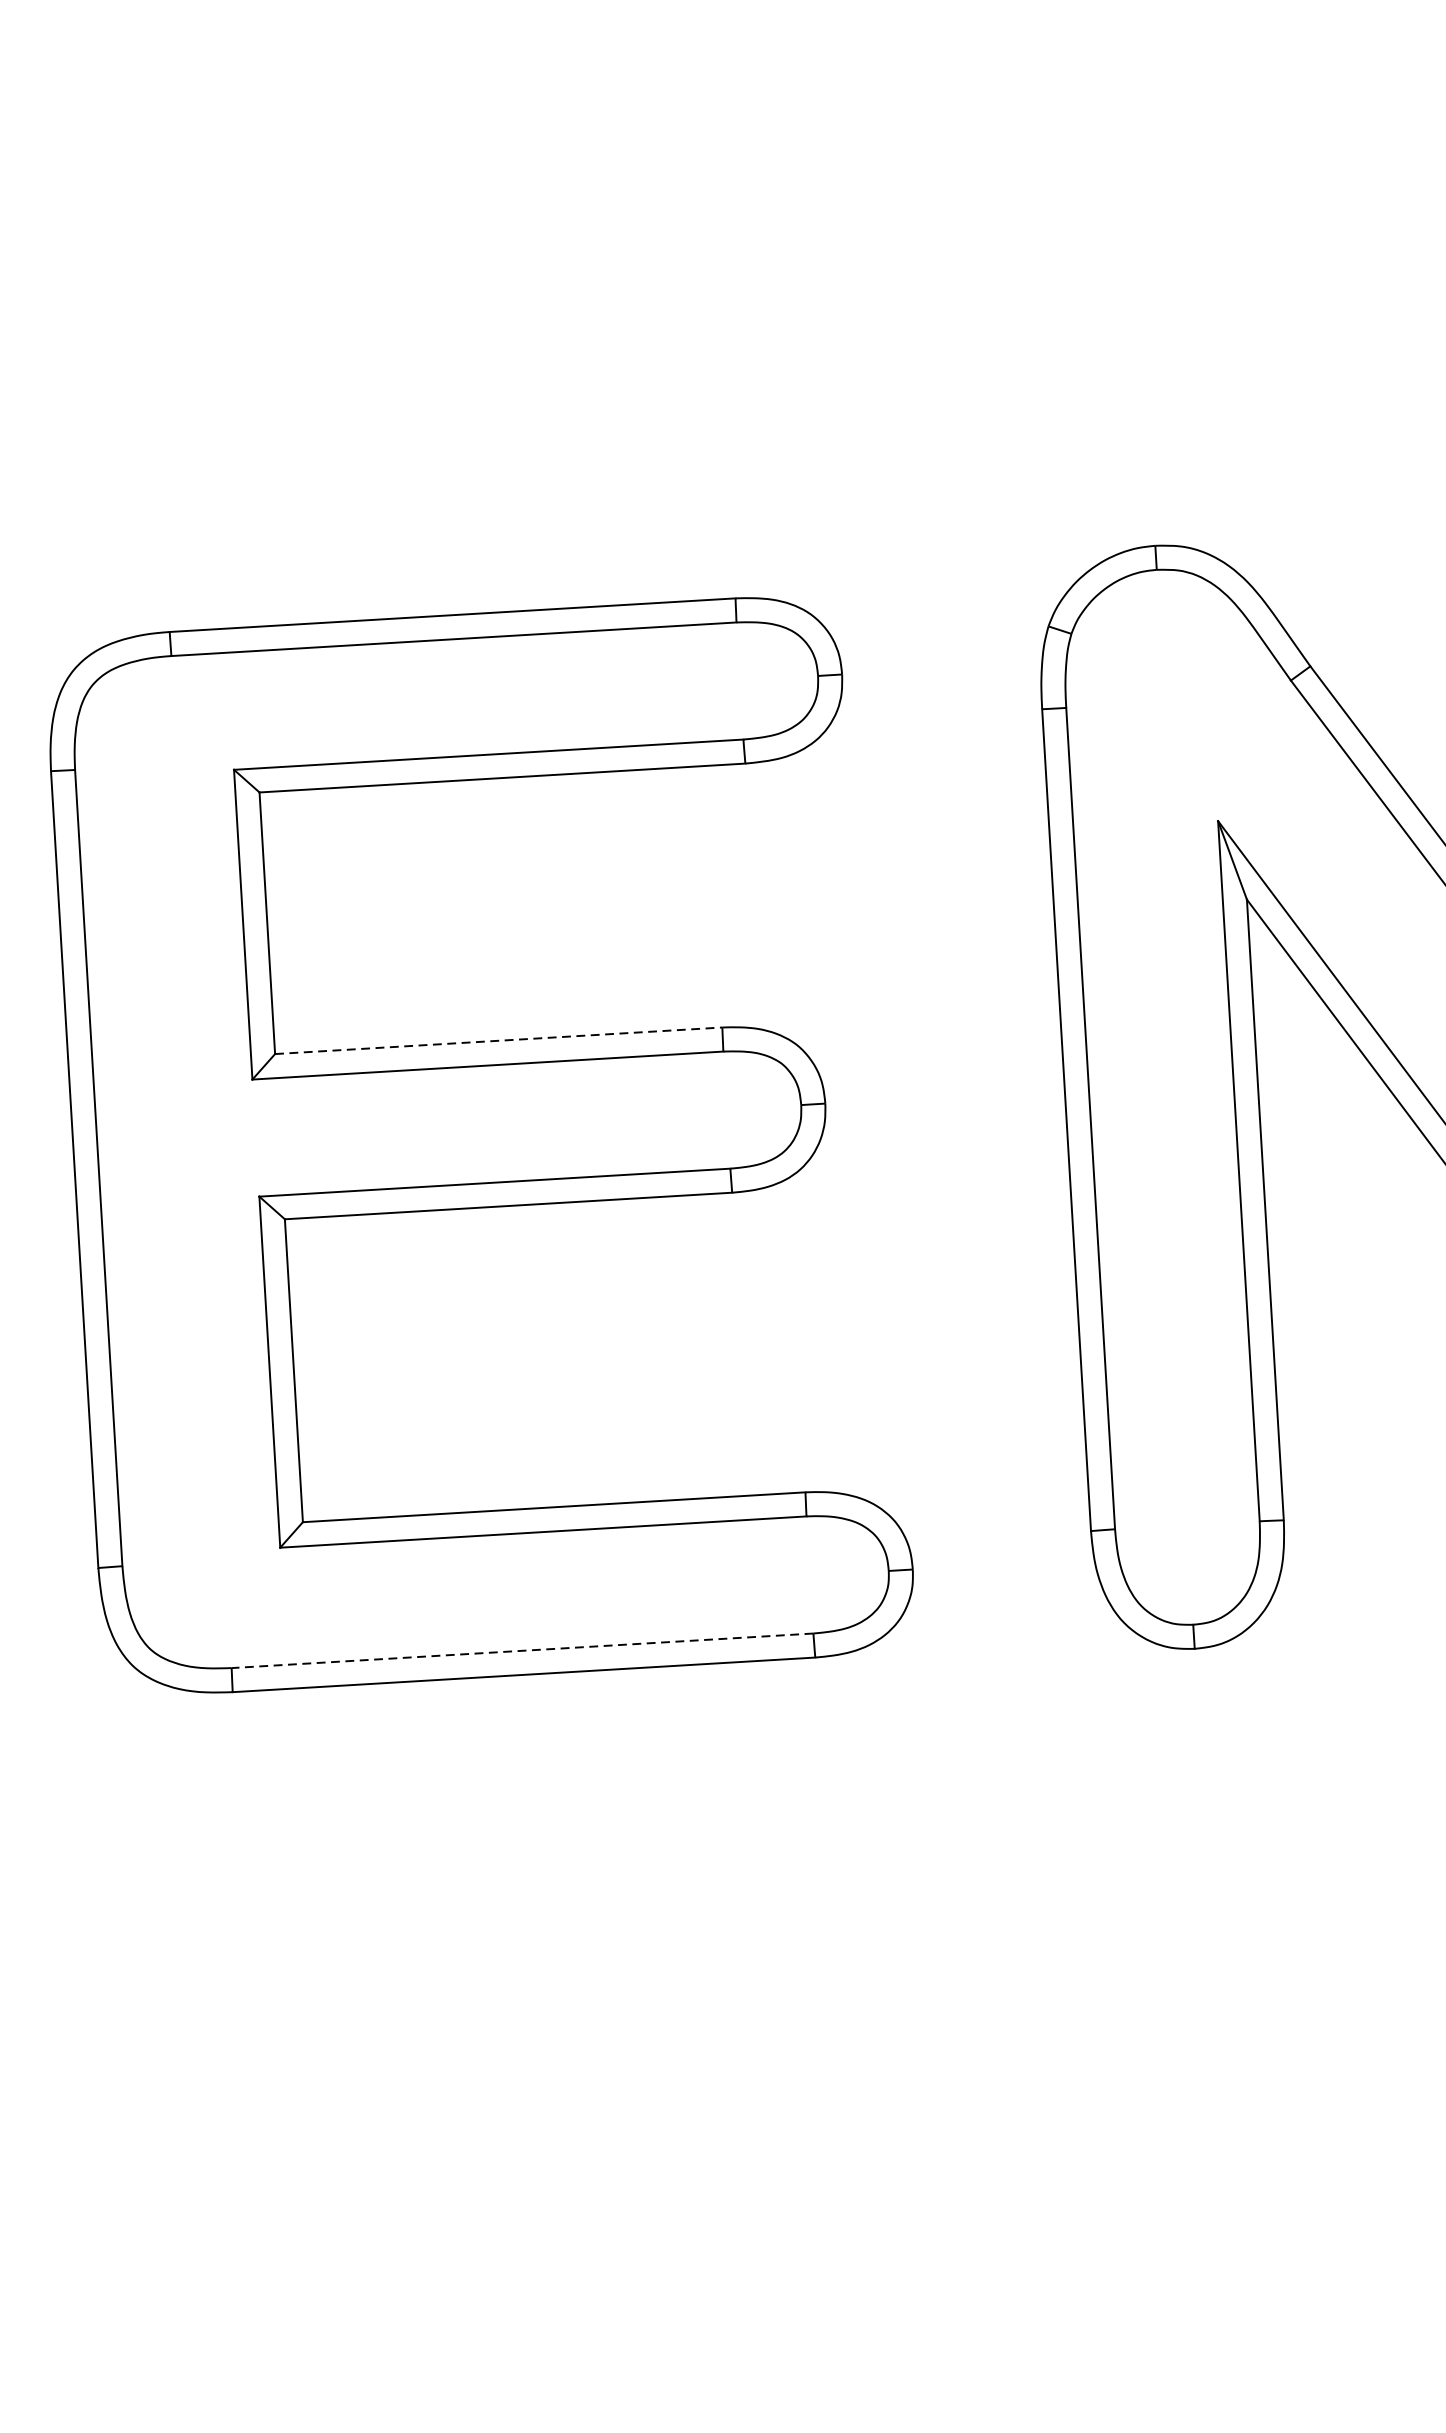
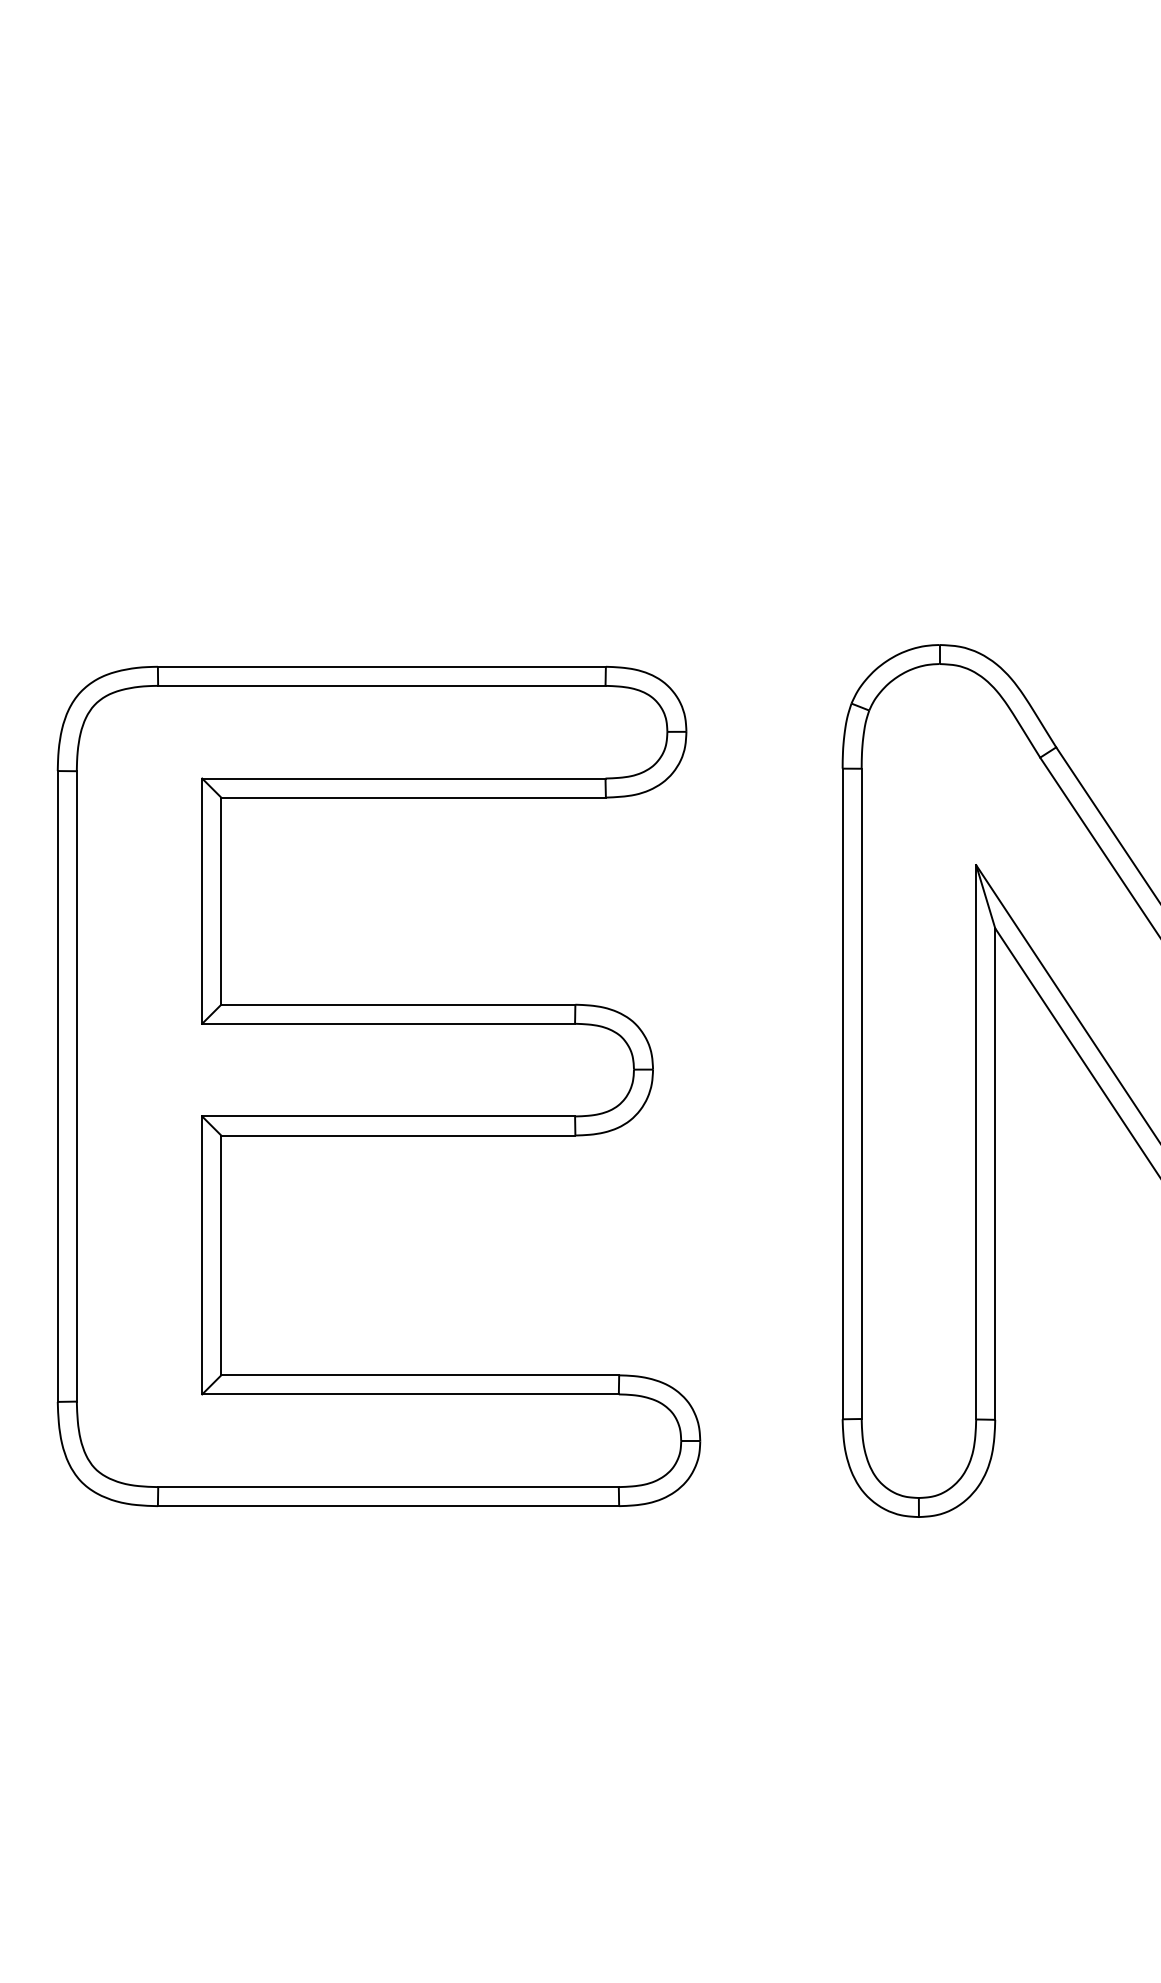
line: (498, 1040) -> (398, 1004), dashed -> solid
line: (522, 1651) -> (388, 1487), dashed -> solid

